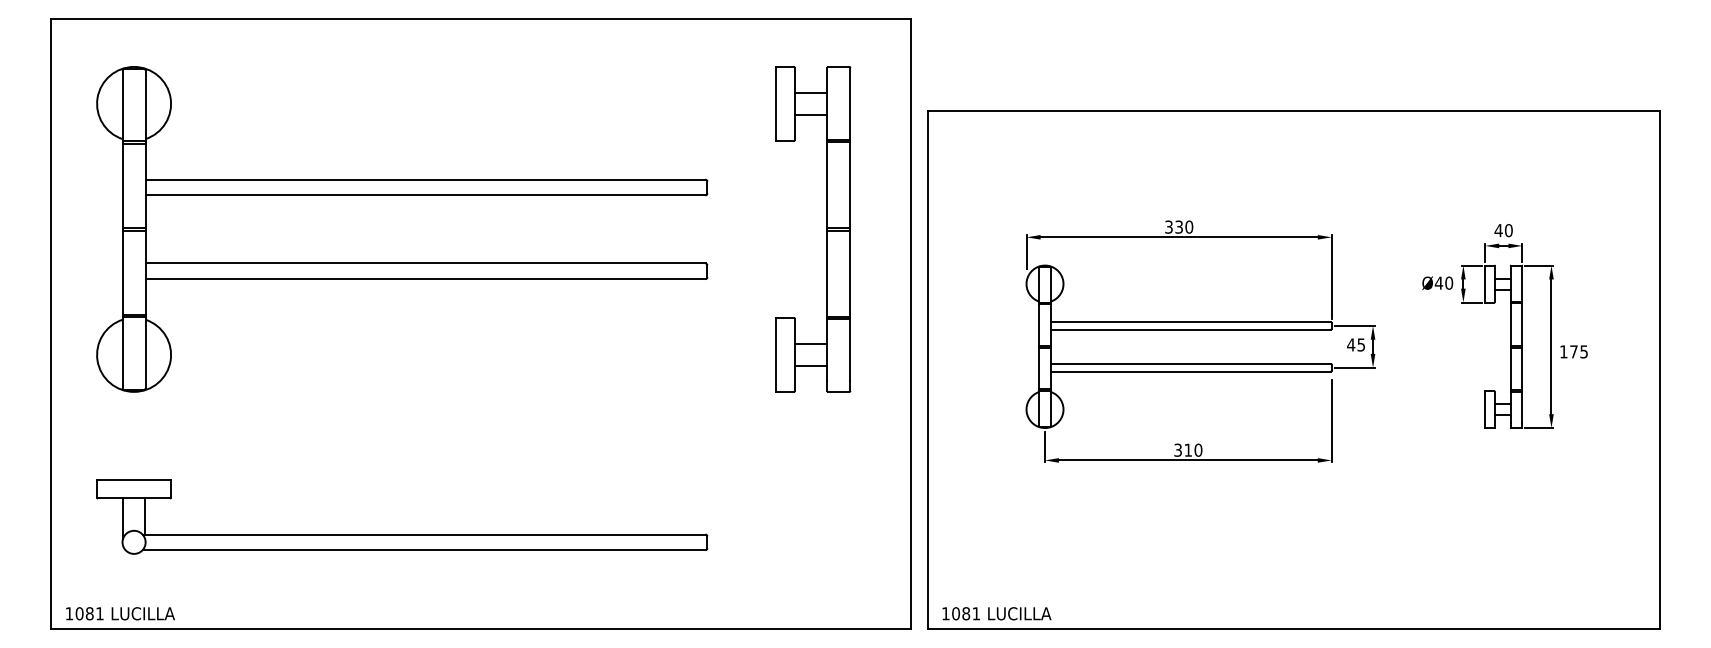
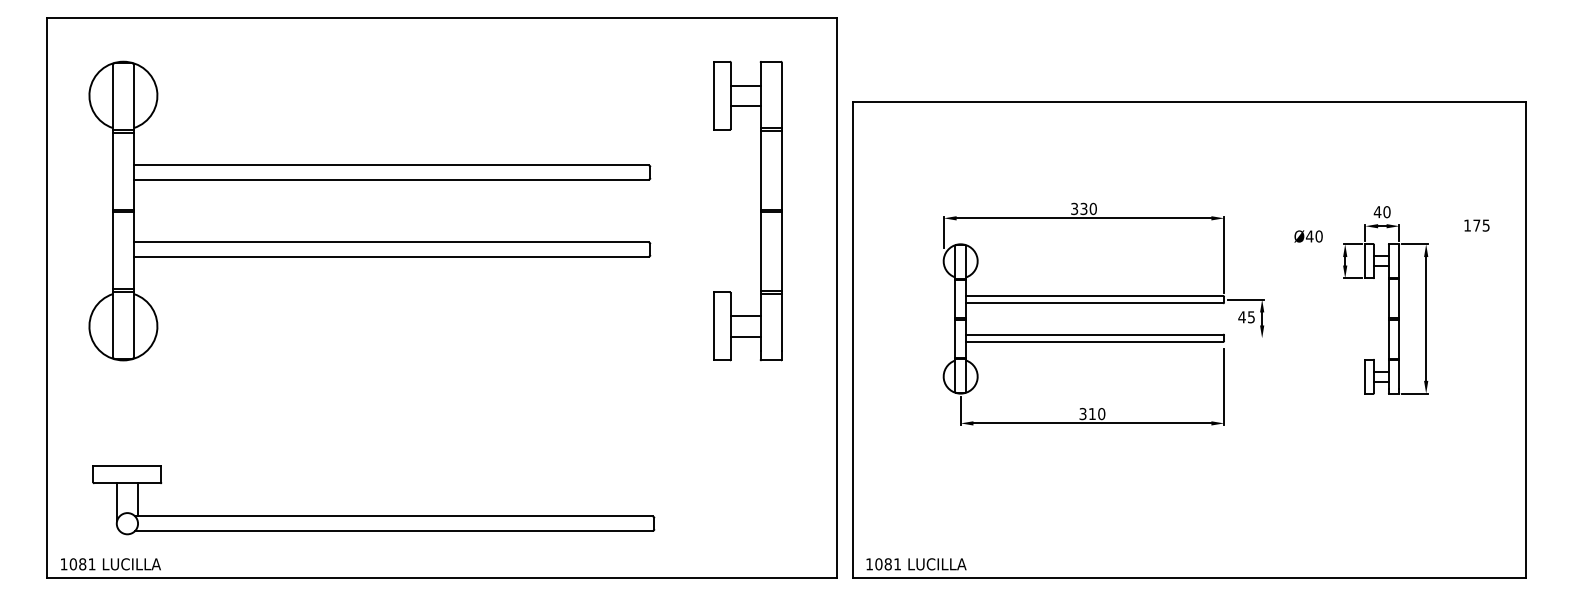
text: (1437, 283) -> (1308, 236), moved
text: (1573, 351) -> (1476, 225), moved
line: (1354, 368) -> (1245, 338), removed
part: (401, 533) -> (373, 515), moved

